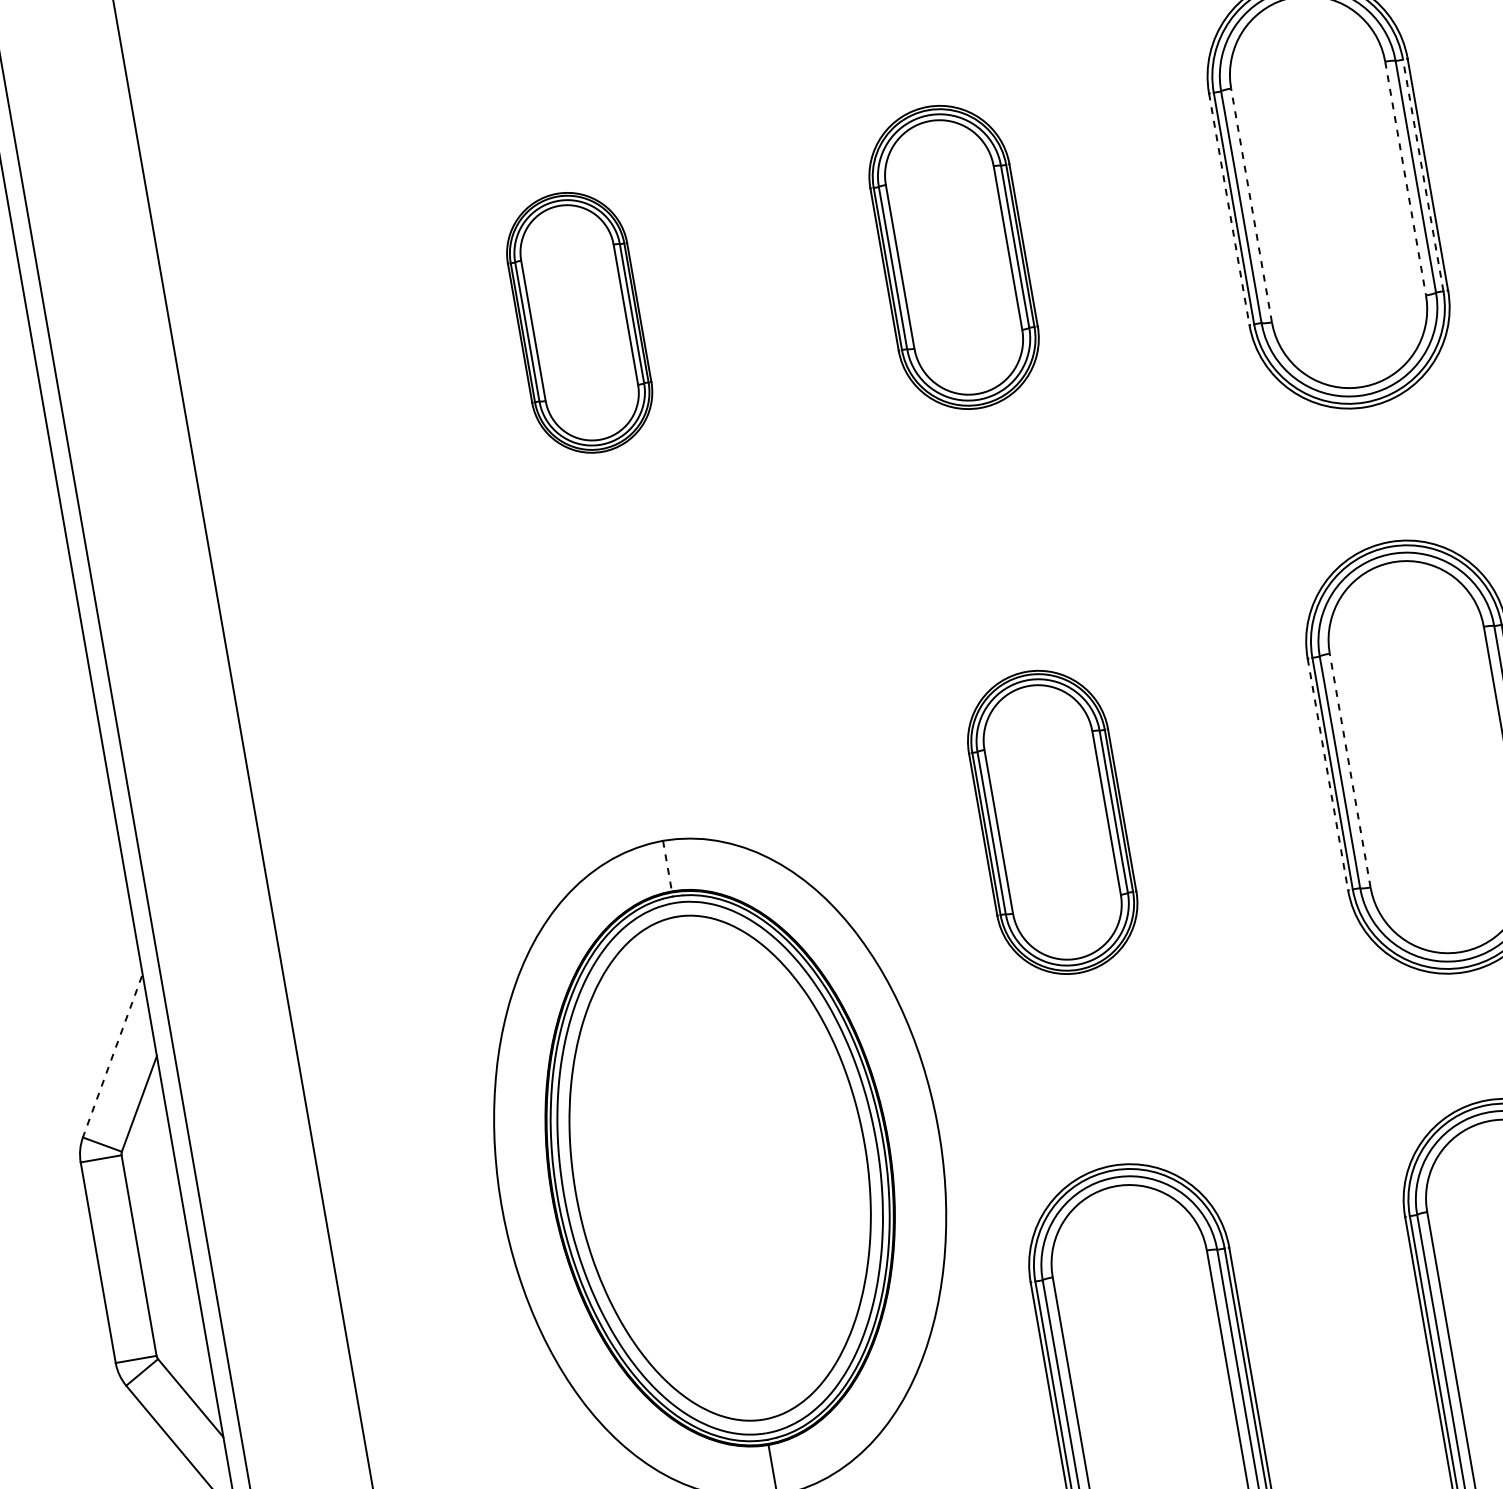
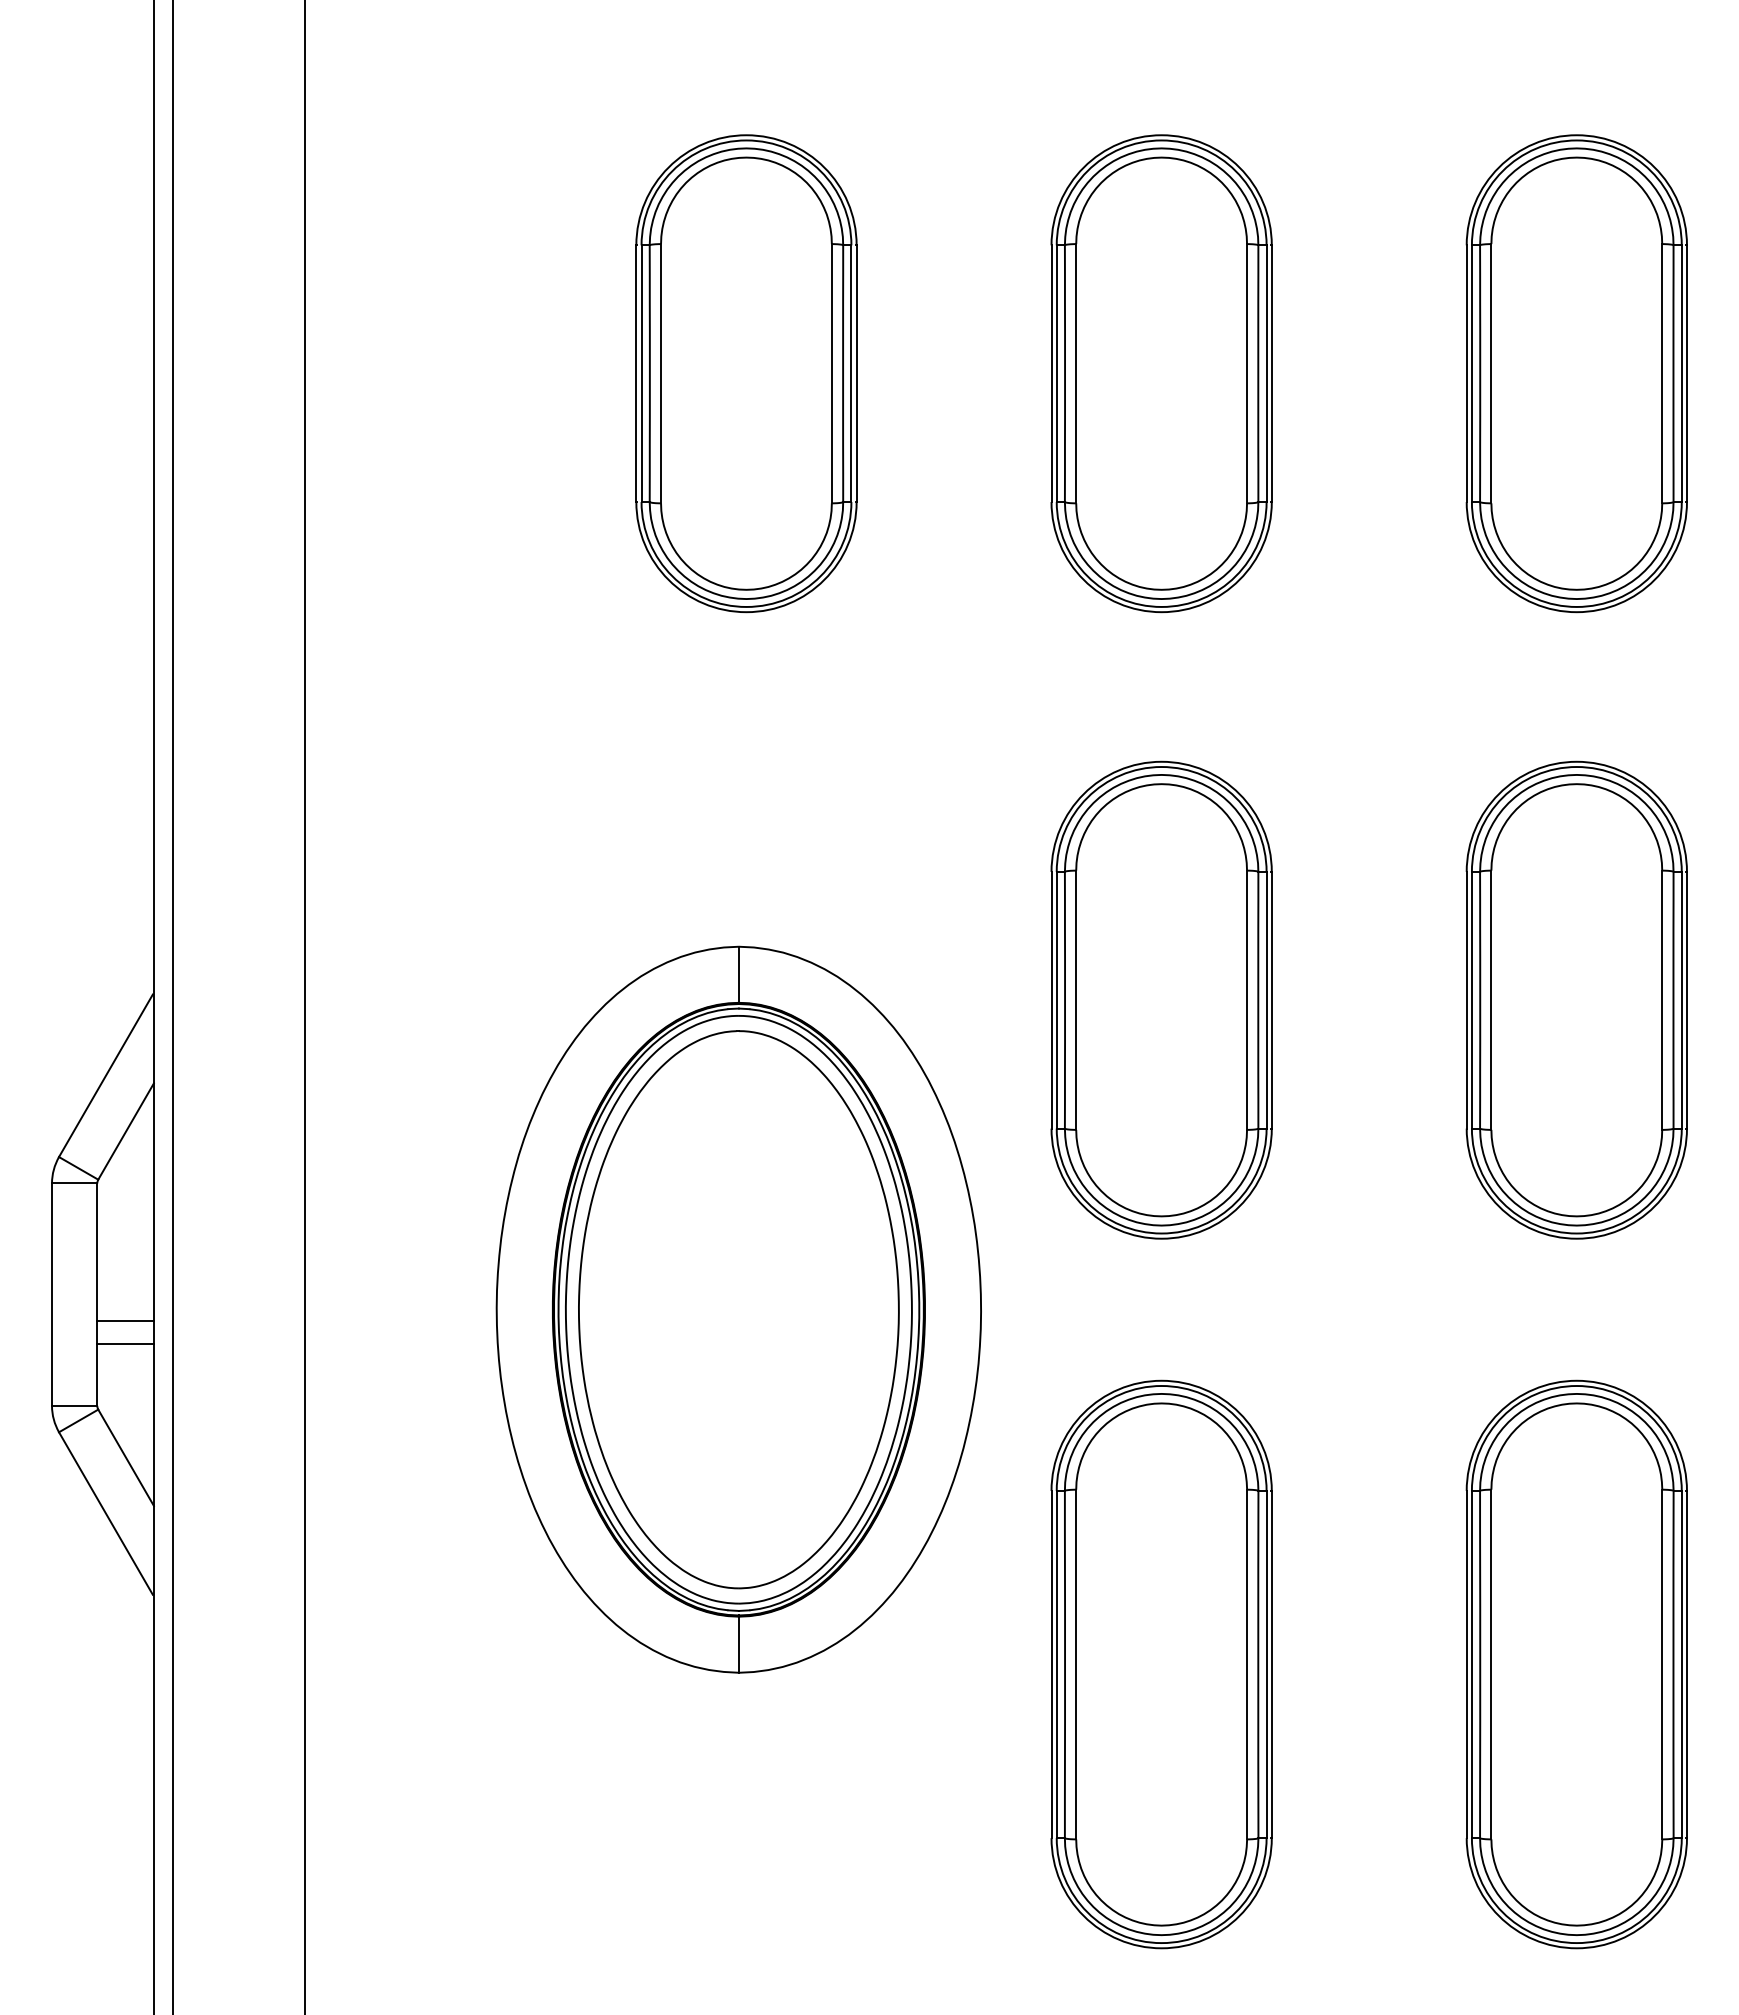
line: (1422, 175) -> (1681, 373), dashed -> solid
line: (1405, 178) -> (1662, 373), dashed -> solid
line: (1251, 205) -> (1491, 373), dashed -> solid
line: (1229, 210) -> (1466, 374), dashed -> solid
part: (953, 257) -> (1161, 373), size x1.43
part: (579, 322) -> (746, 373), size x1.67
line: (1350, 770) -> (1491, 1000), dashed -> solid
line: (1327, 774) -> (1466, 1000), dashed -> solid
part: (1052, 821) -> (1161, 999), size x1.43
line: (667, 866) -> (738, 975), dashed -> solid
line: (111, 1056) -> (105, 1075), dashed -> solid
line: (168, 1275) -> (125, 1321), added
line: (172, 1295) -> (125, 1343), added

